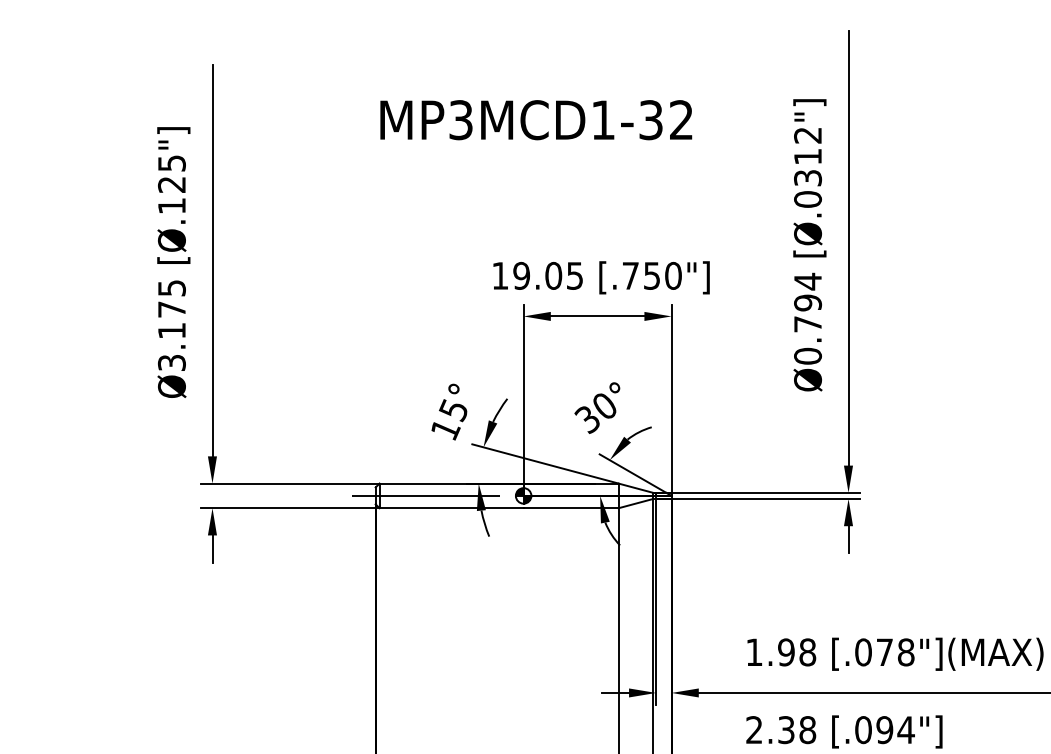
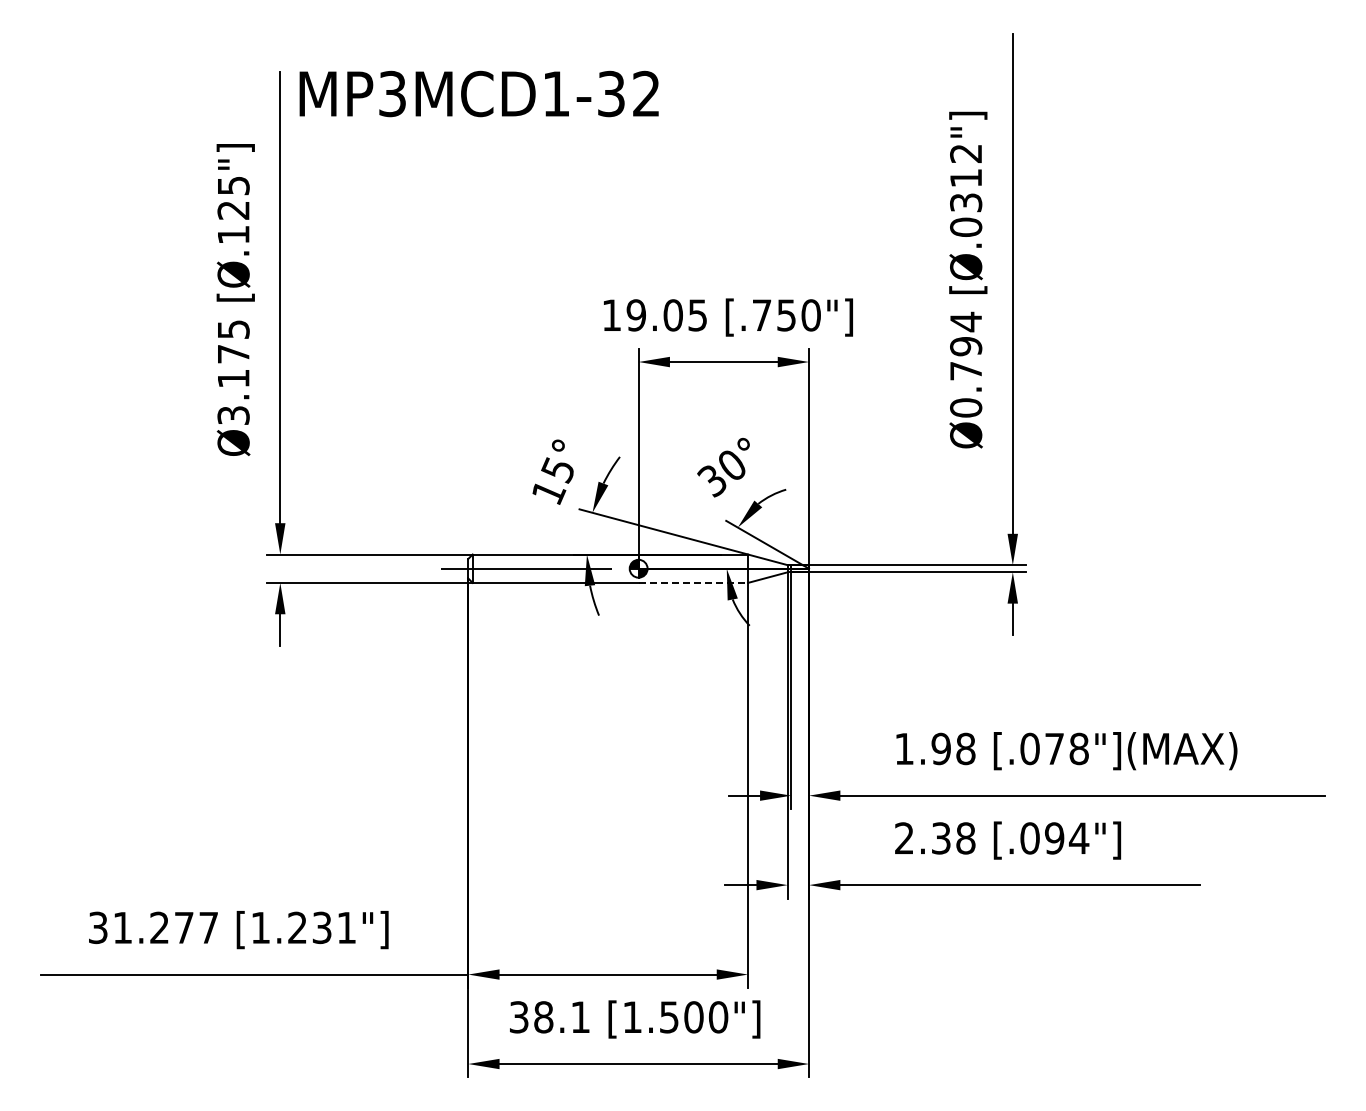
text: (535, 119) -> (478, 93), moved
line: (571, 507) -> (693, 582), solid -> dashed

